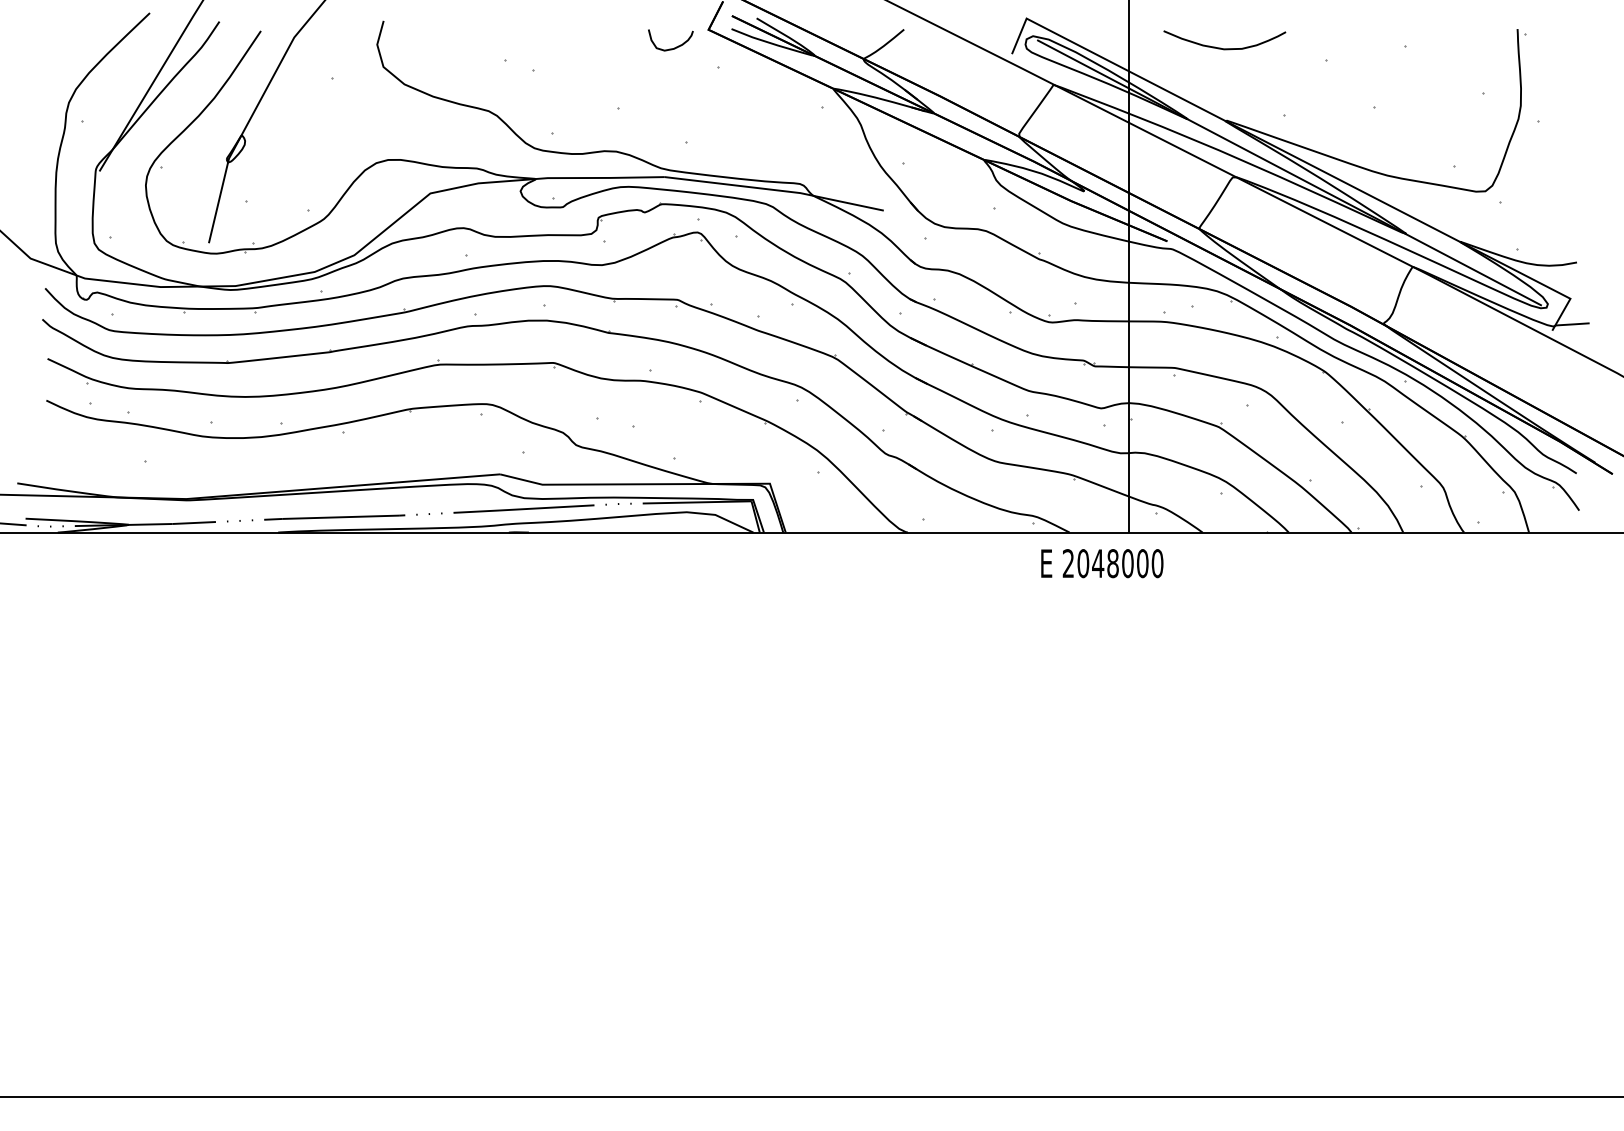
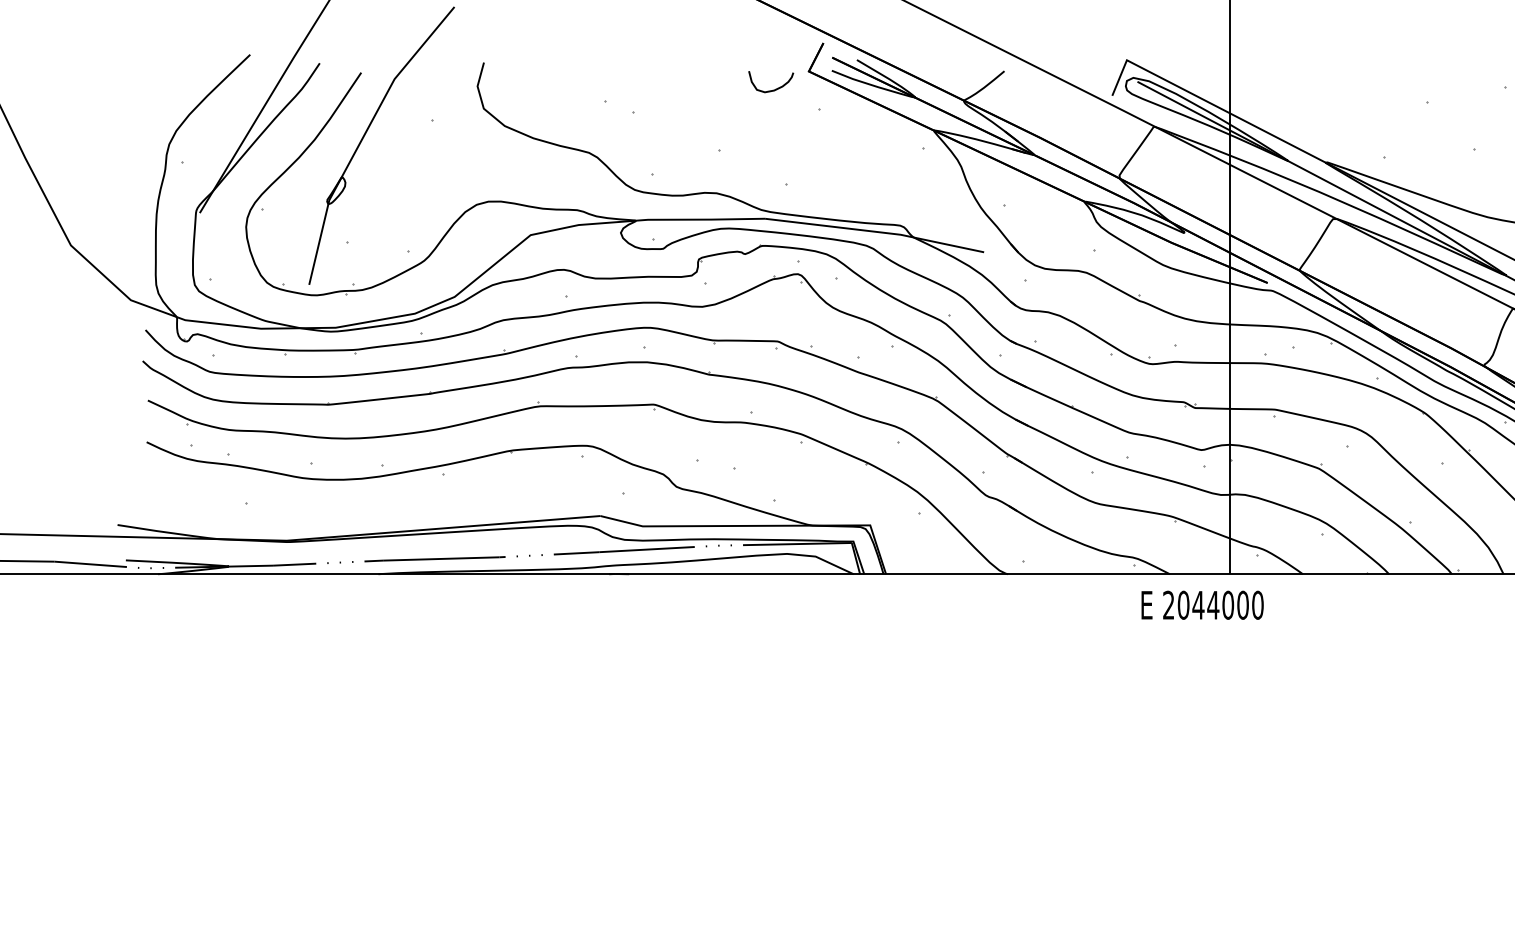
curve: (1224, 48) -> (1324, 90), removed
text: (1112, 563) -> (1212, 605), 2048000 -> 2044000

